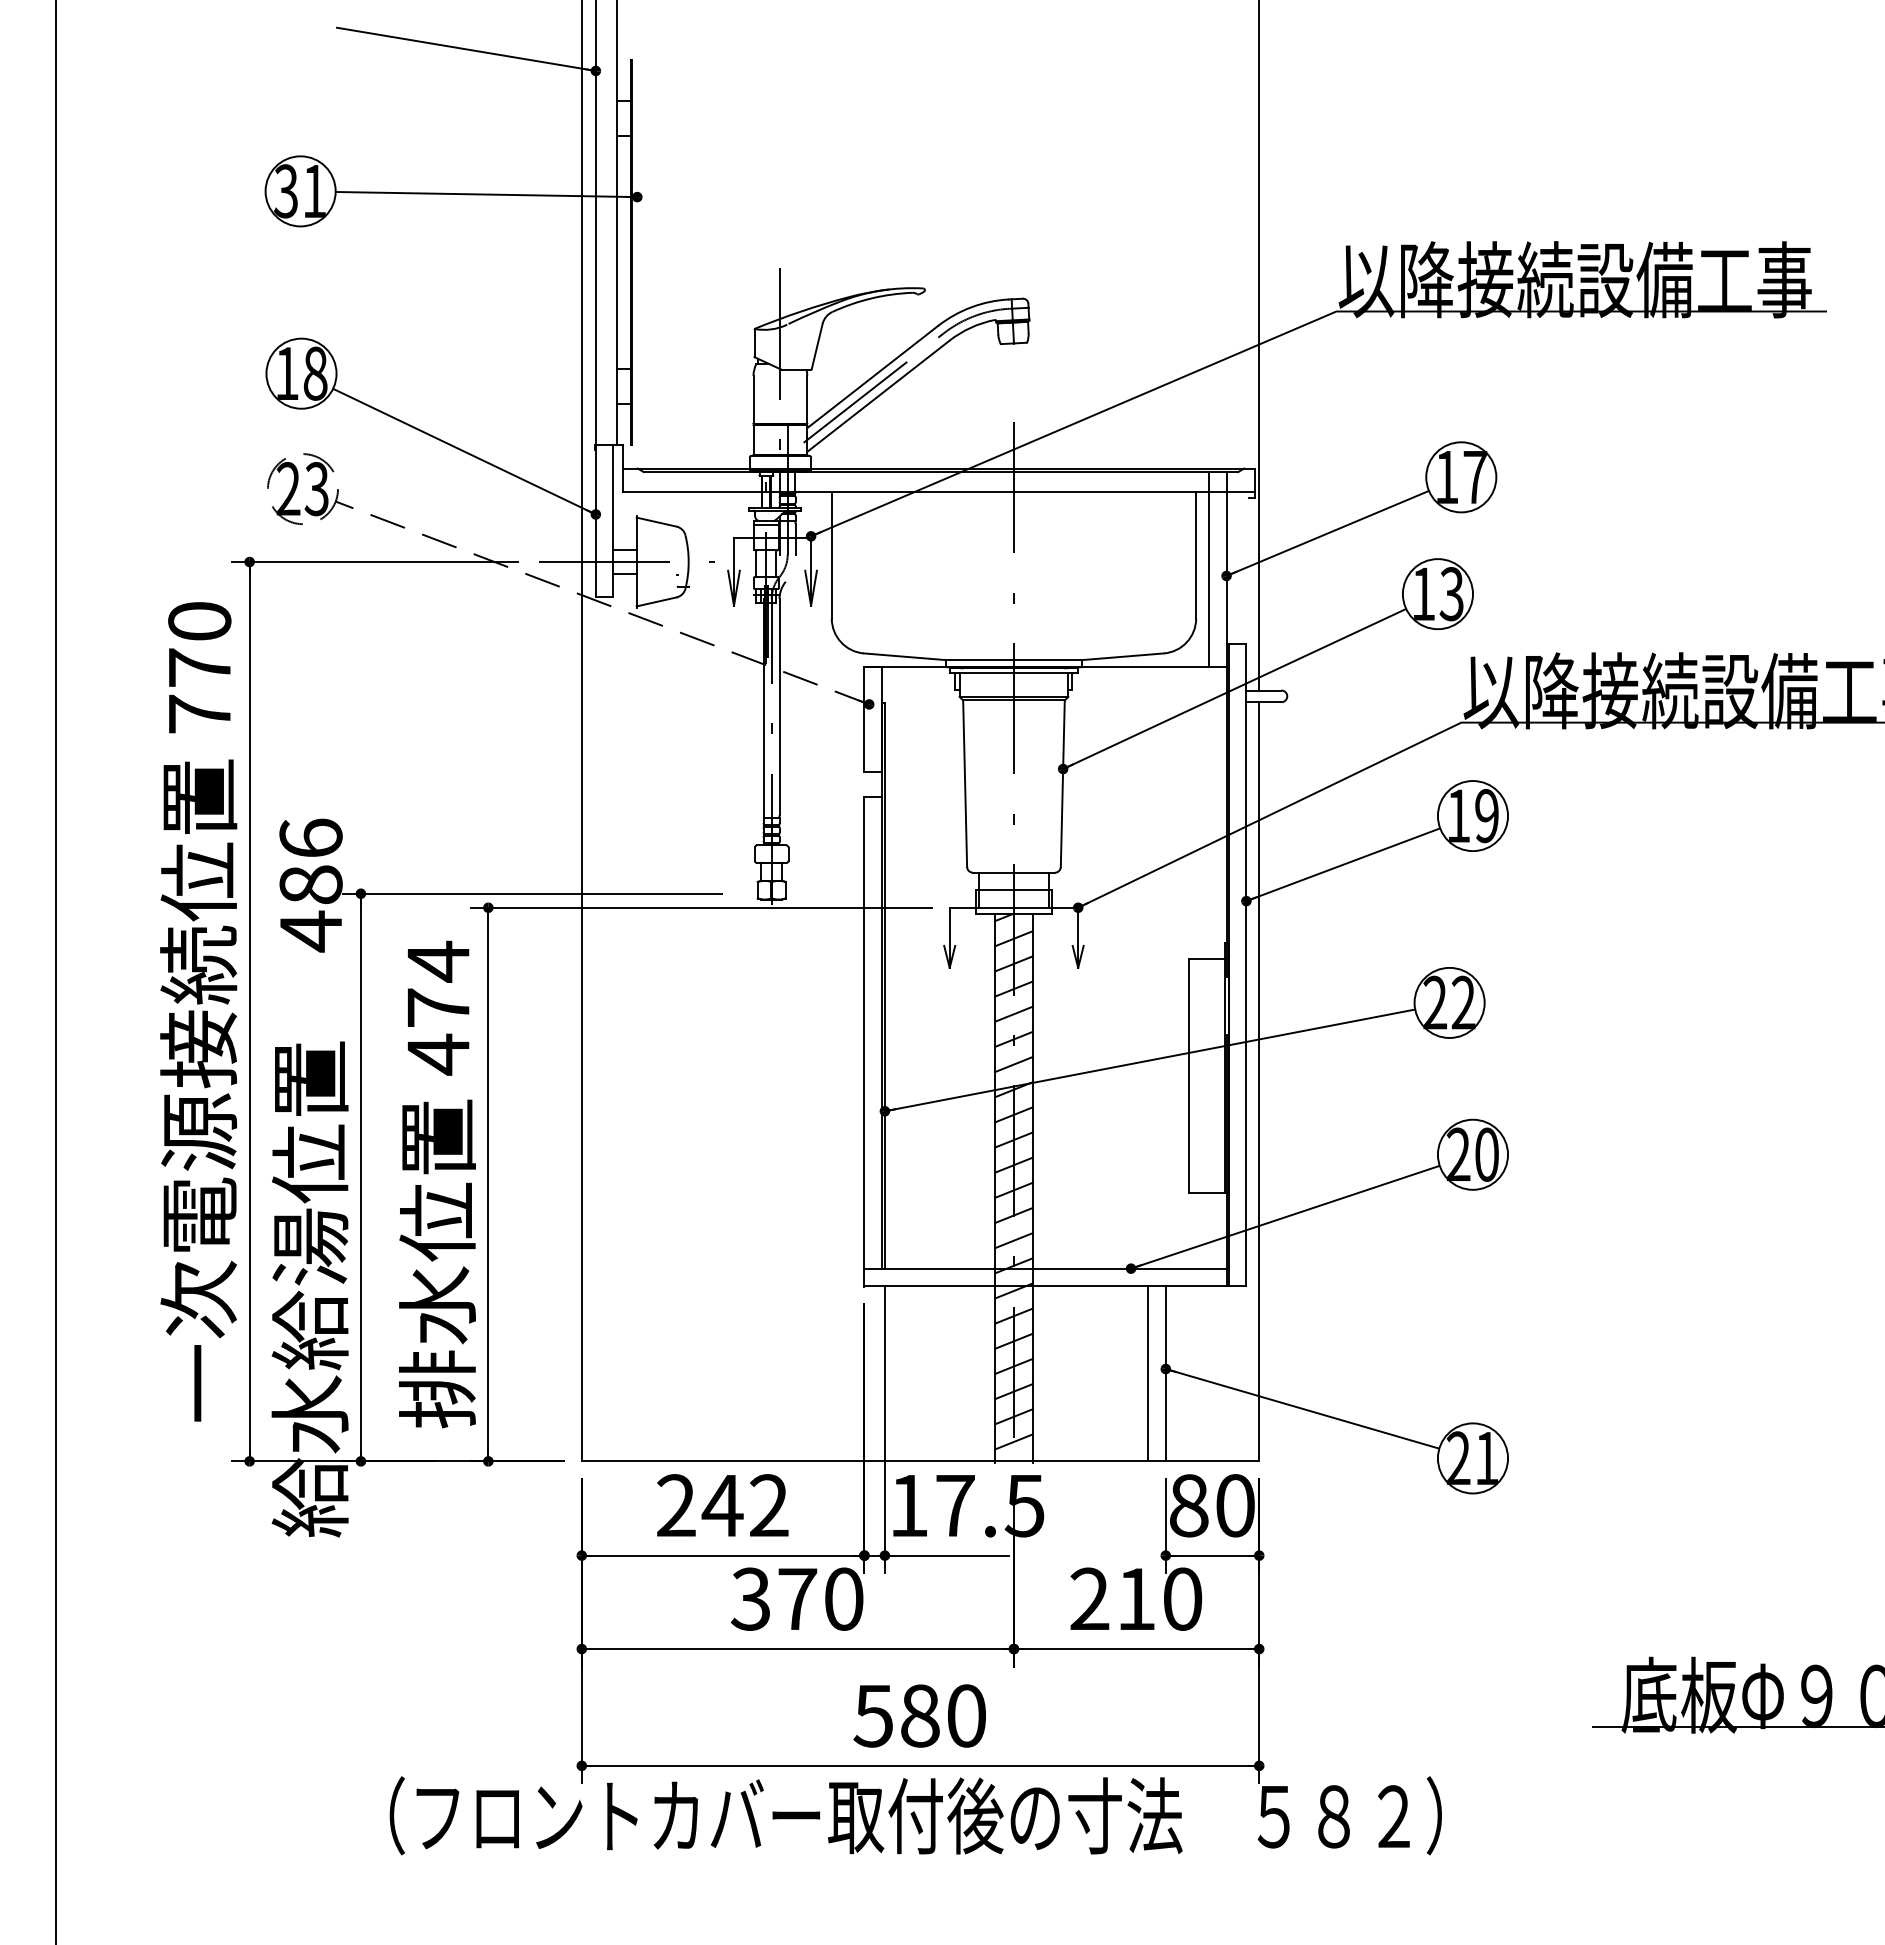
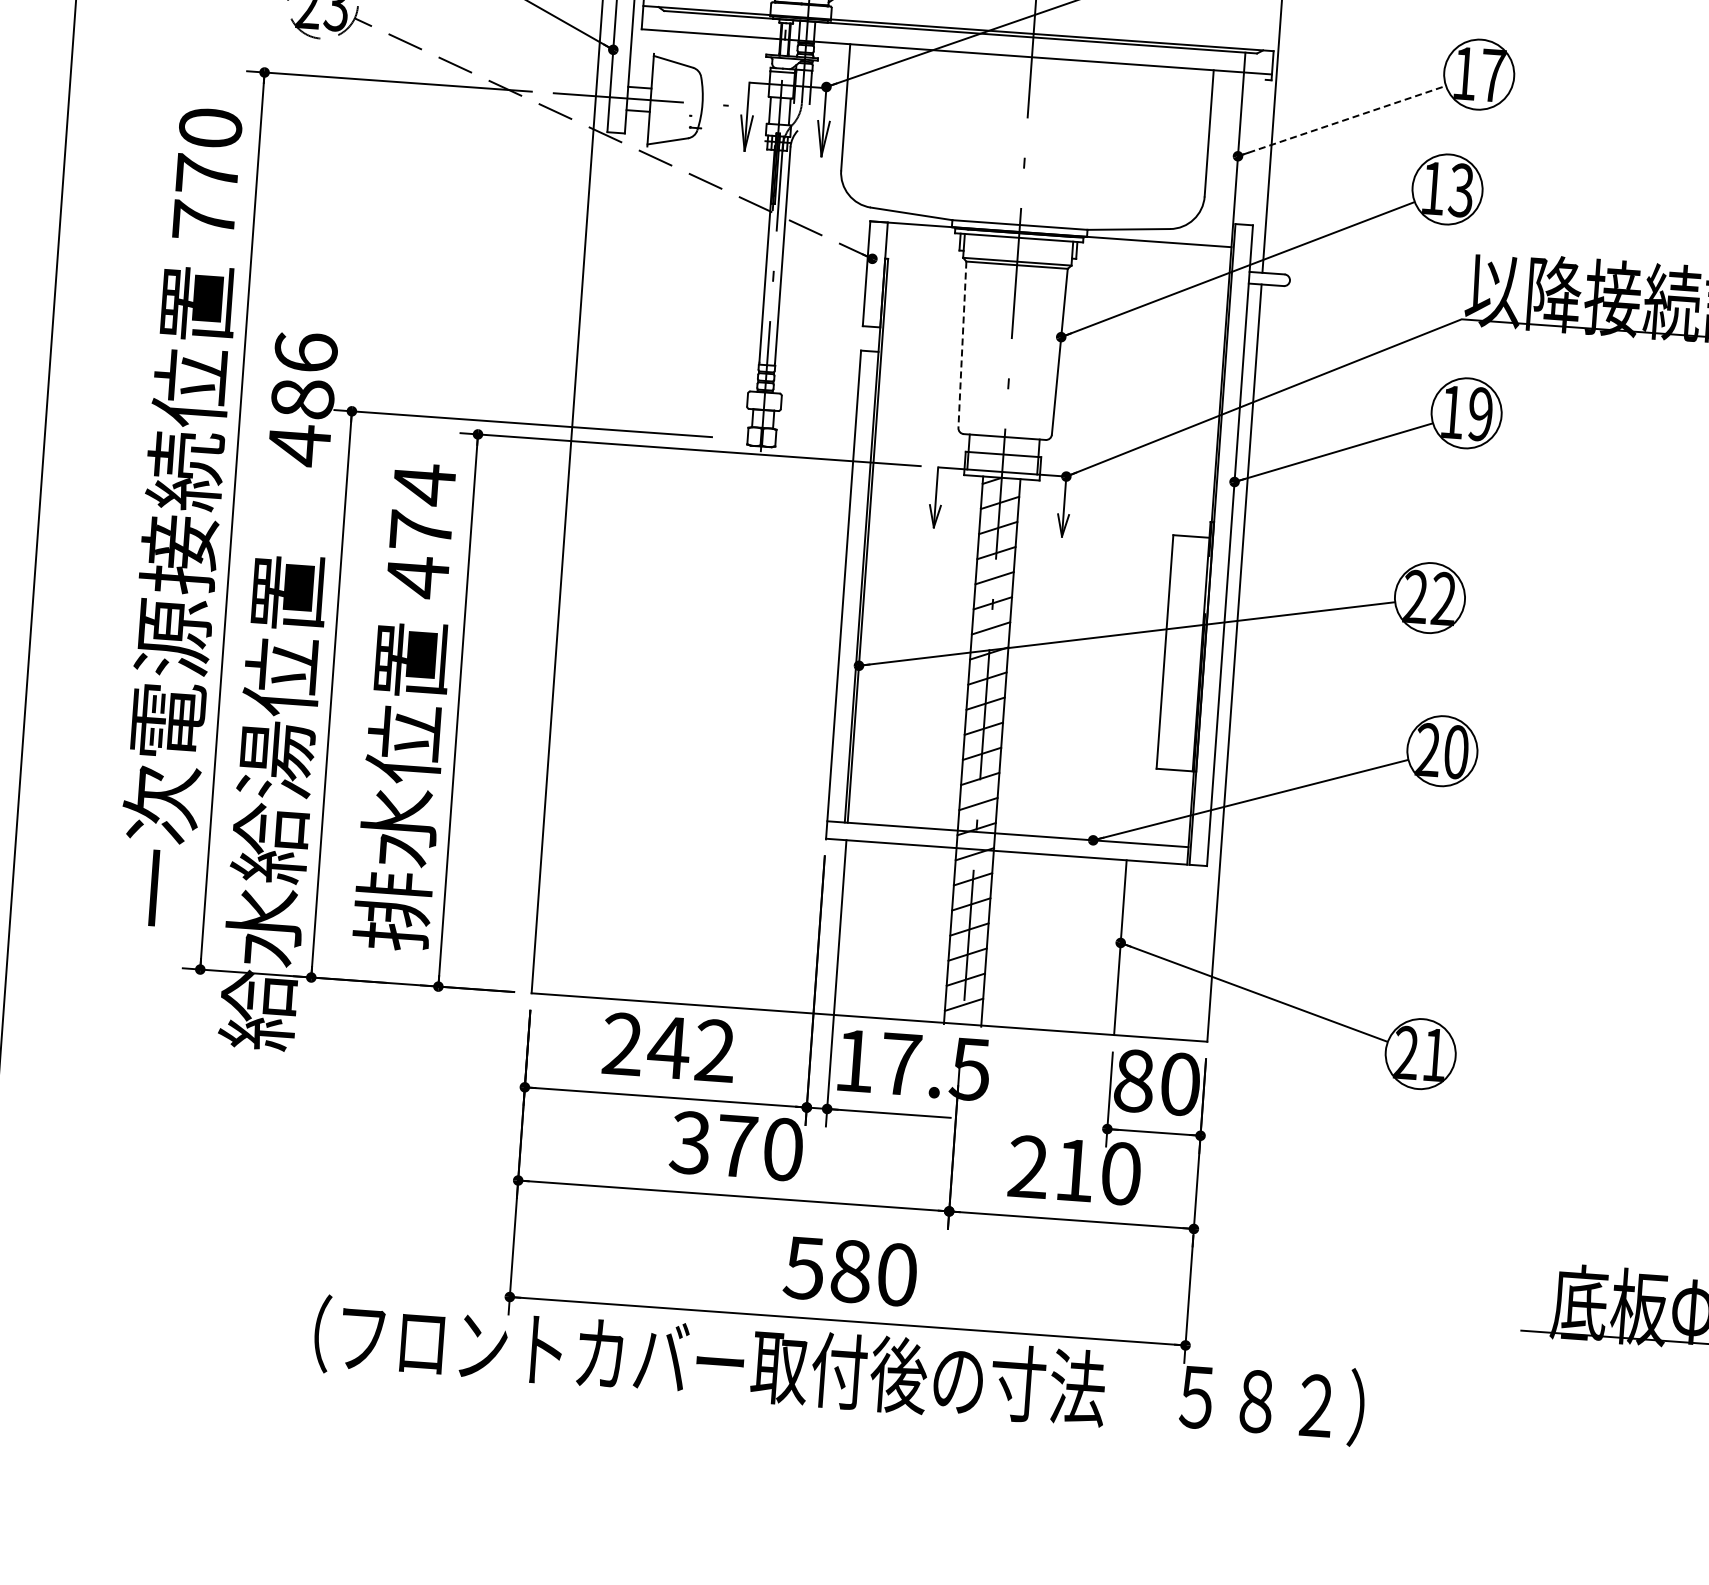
line: (1327, 533) -> (1341, 121), solid -> dashed
line: (1209, 569) -> (1221, 148), removed
line: (965, 784) -> (962, 345), solid -> dashed
line: (1148, 1373) -> (1103, 946), removed

